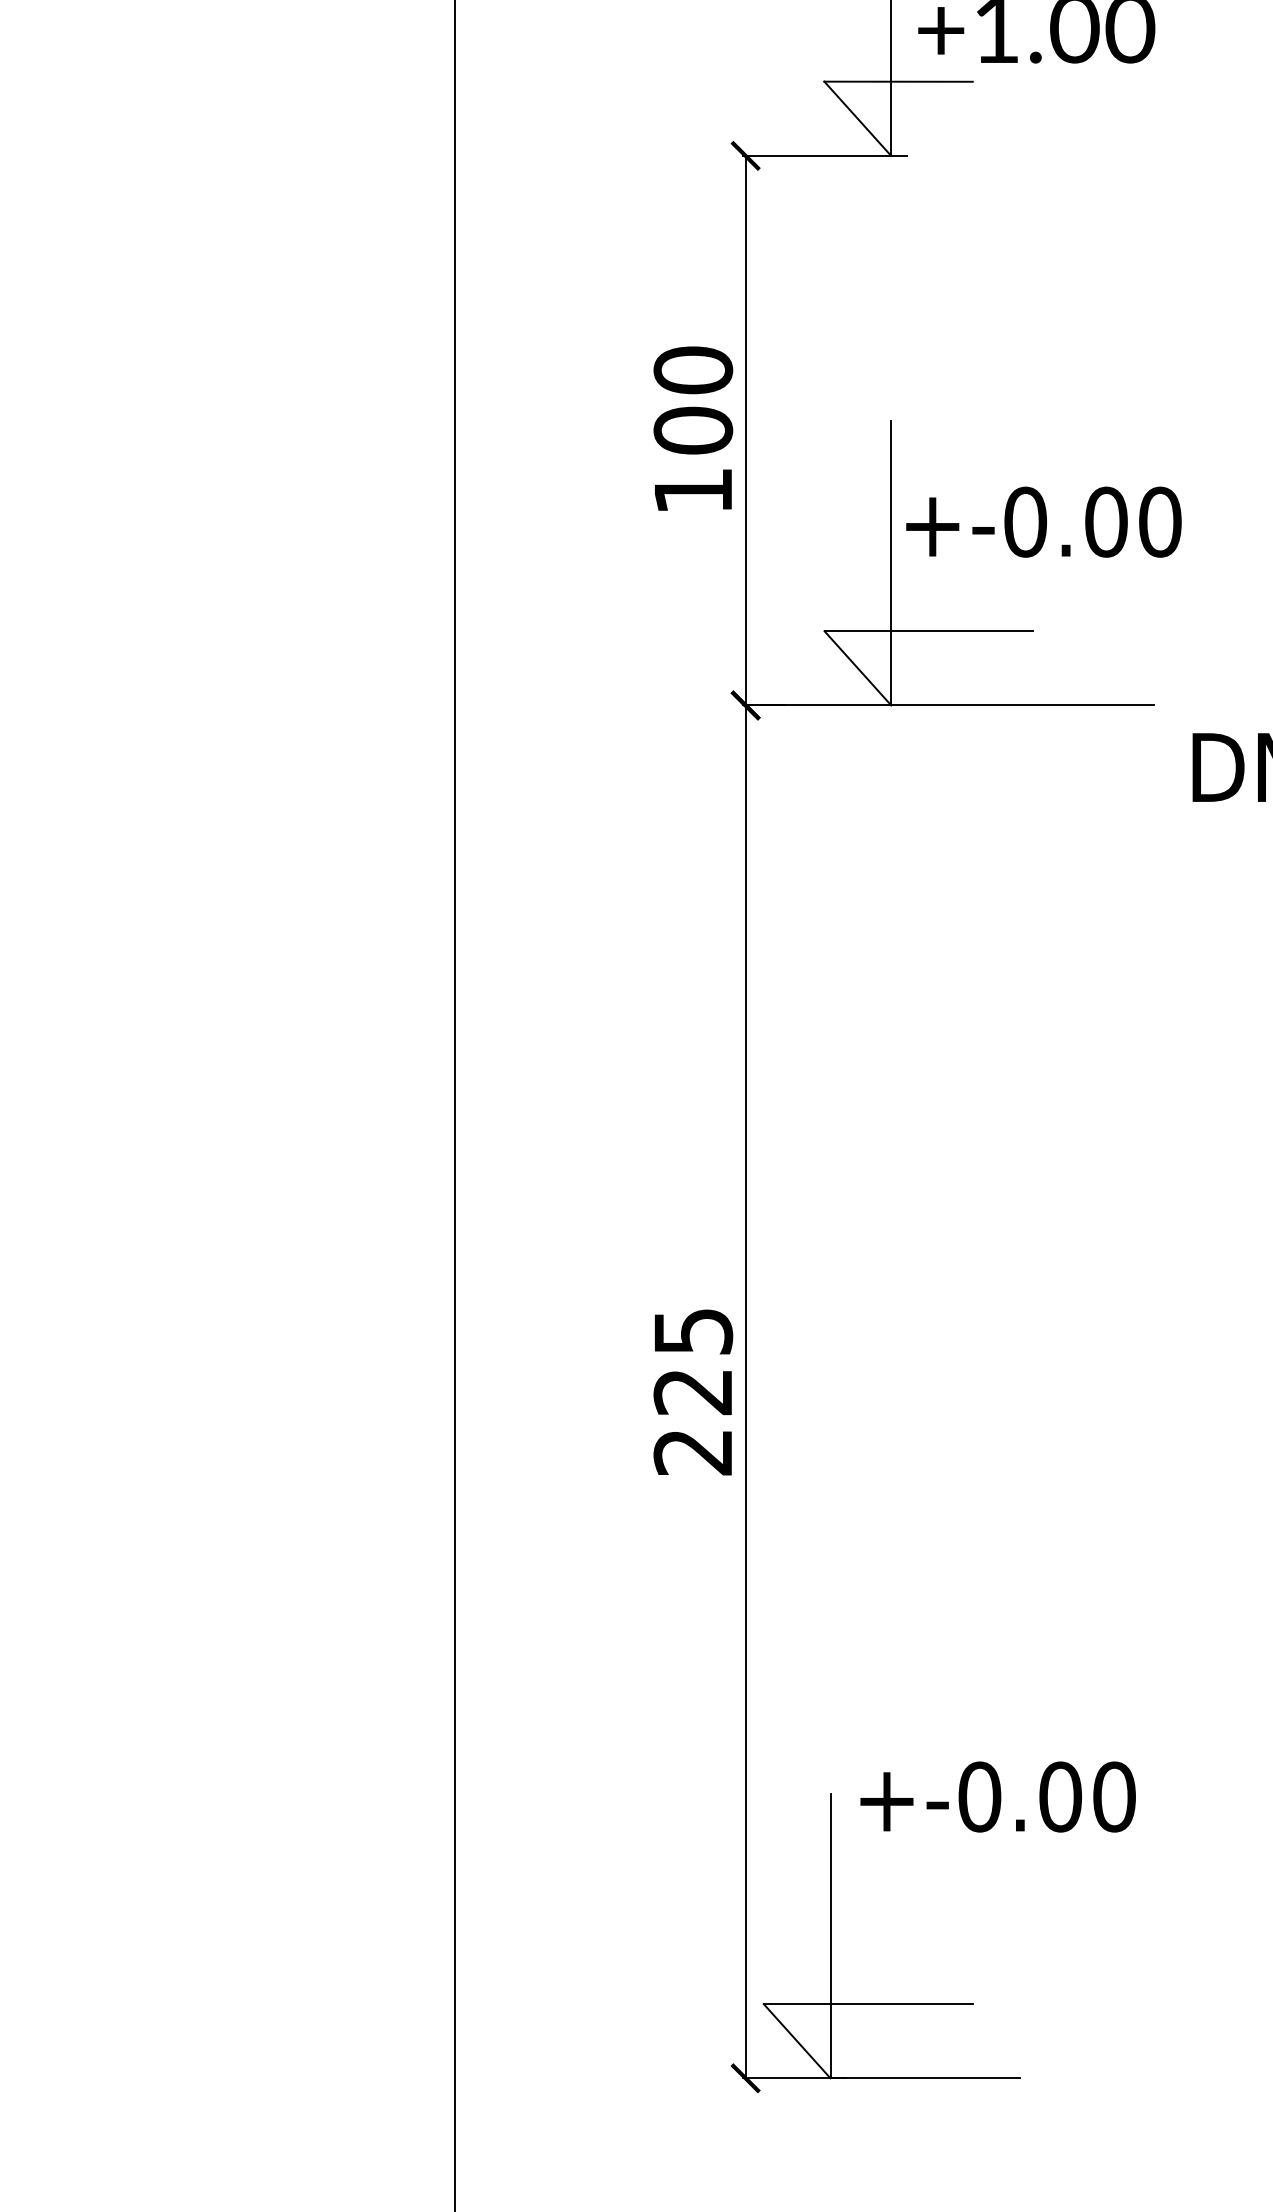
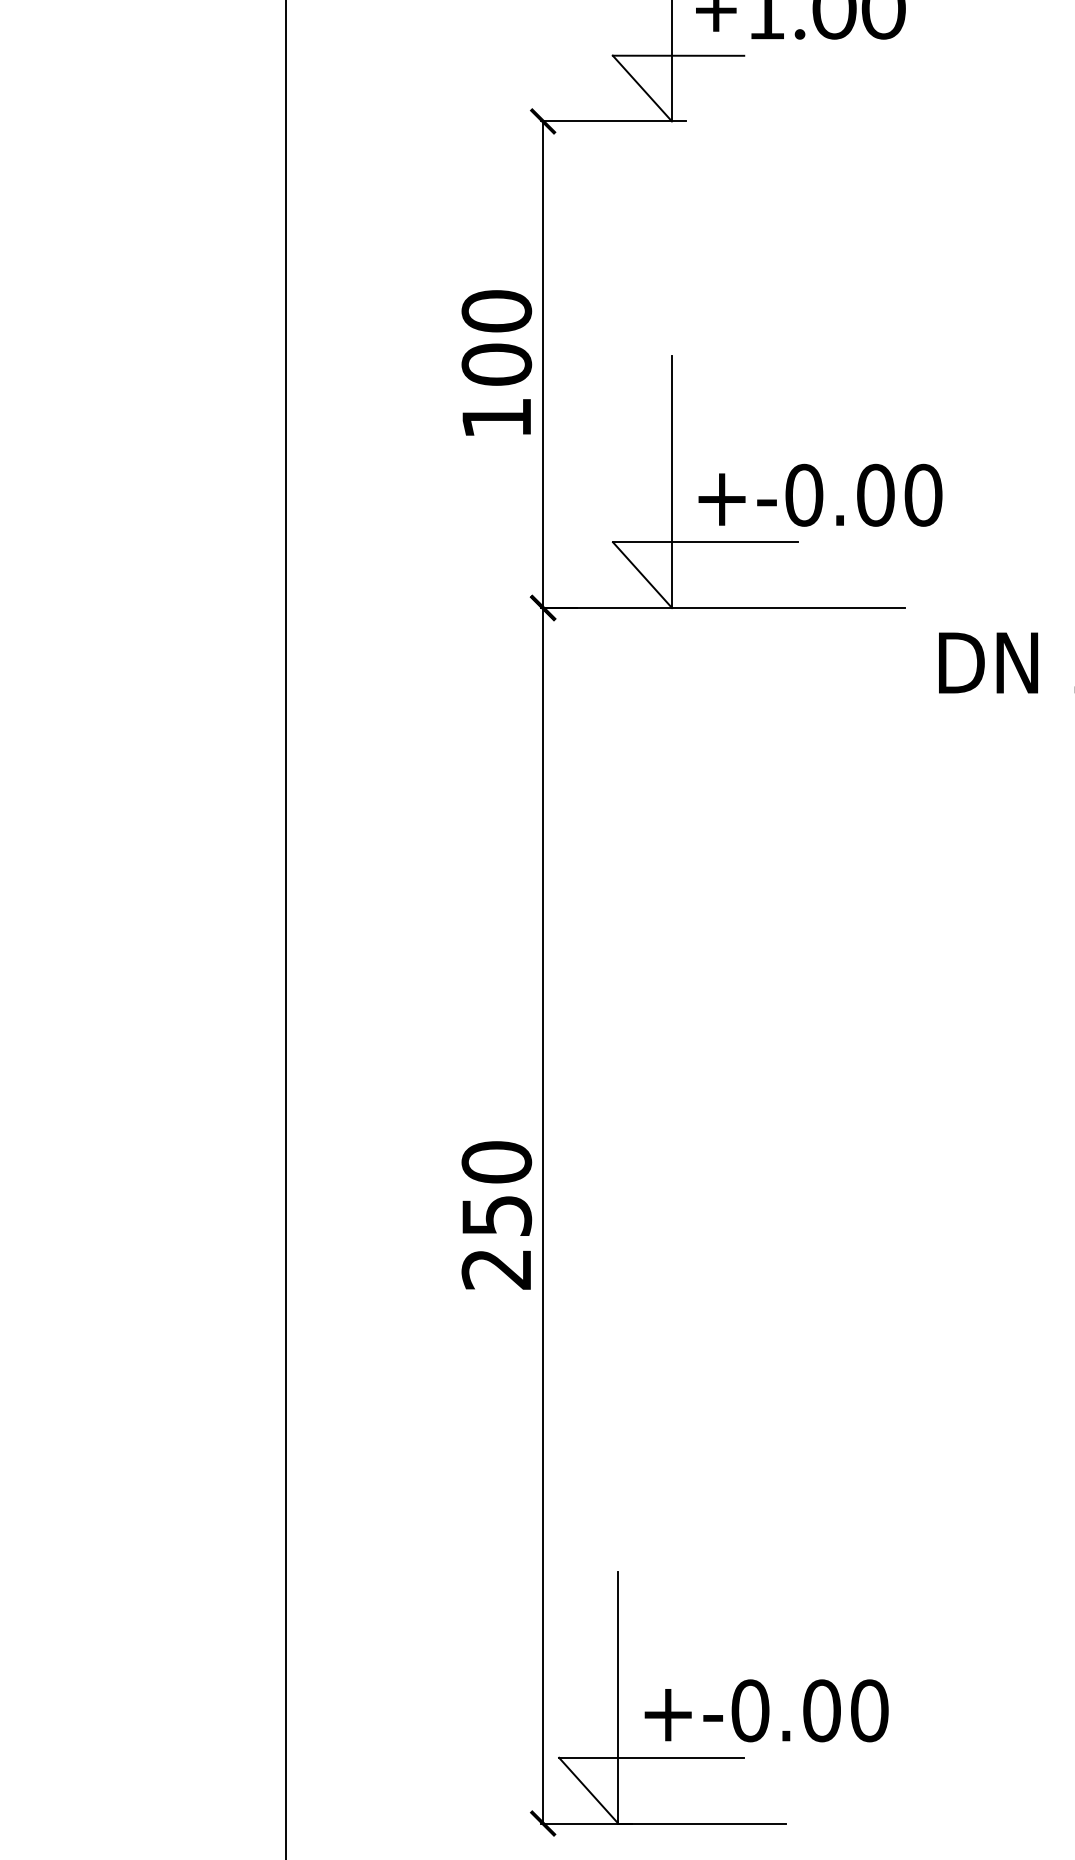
text: (1043, 521) -> (820, 494), moved
text: (693, 1361) -> (496, 1188), 225 -> 250
text: (997, 1796) -> (766, 1710), moved

